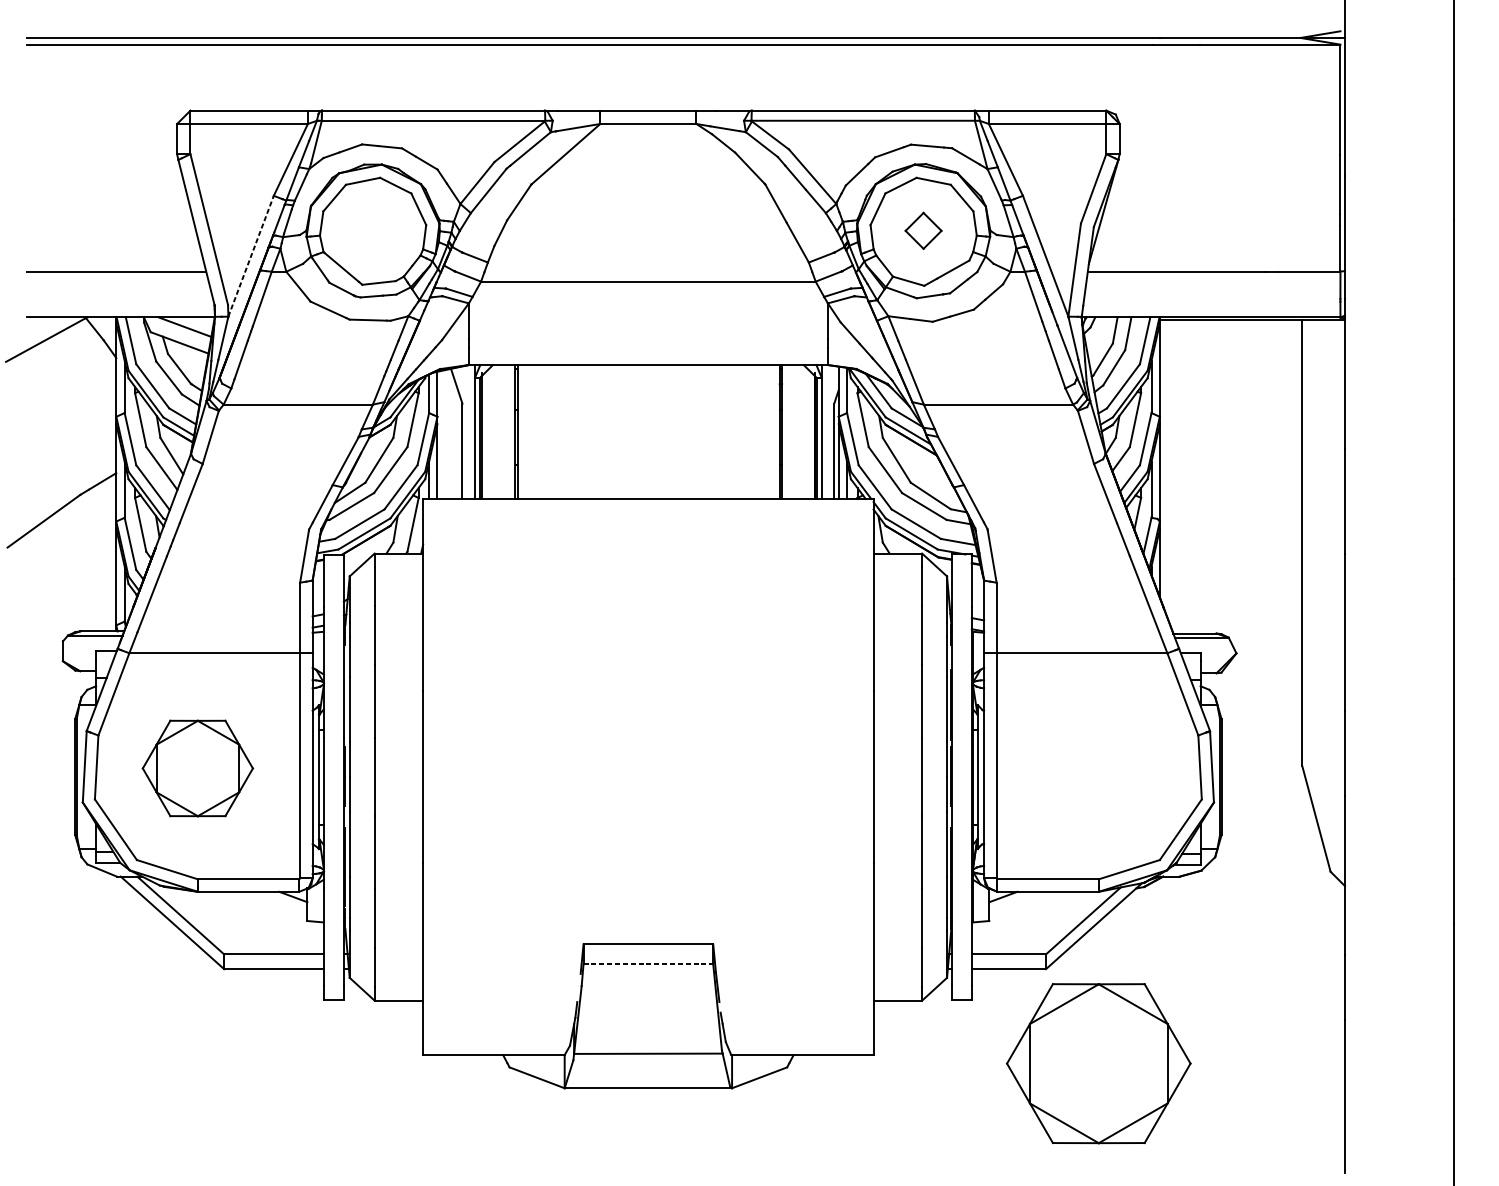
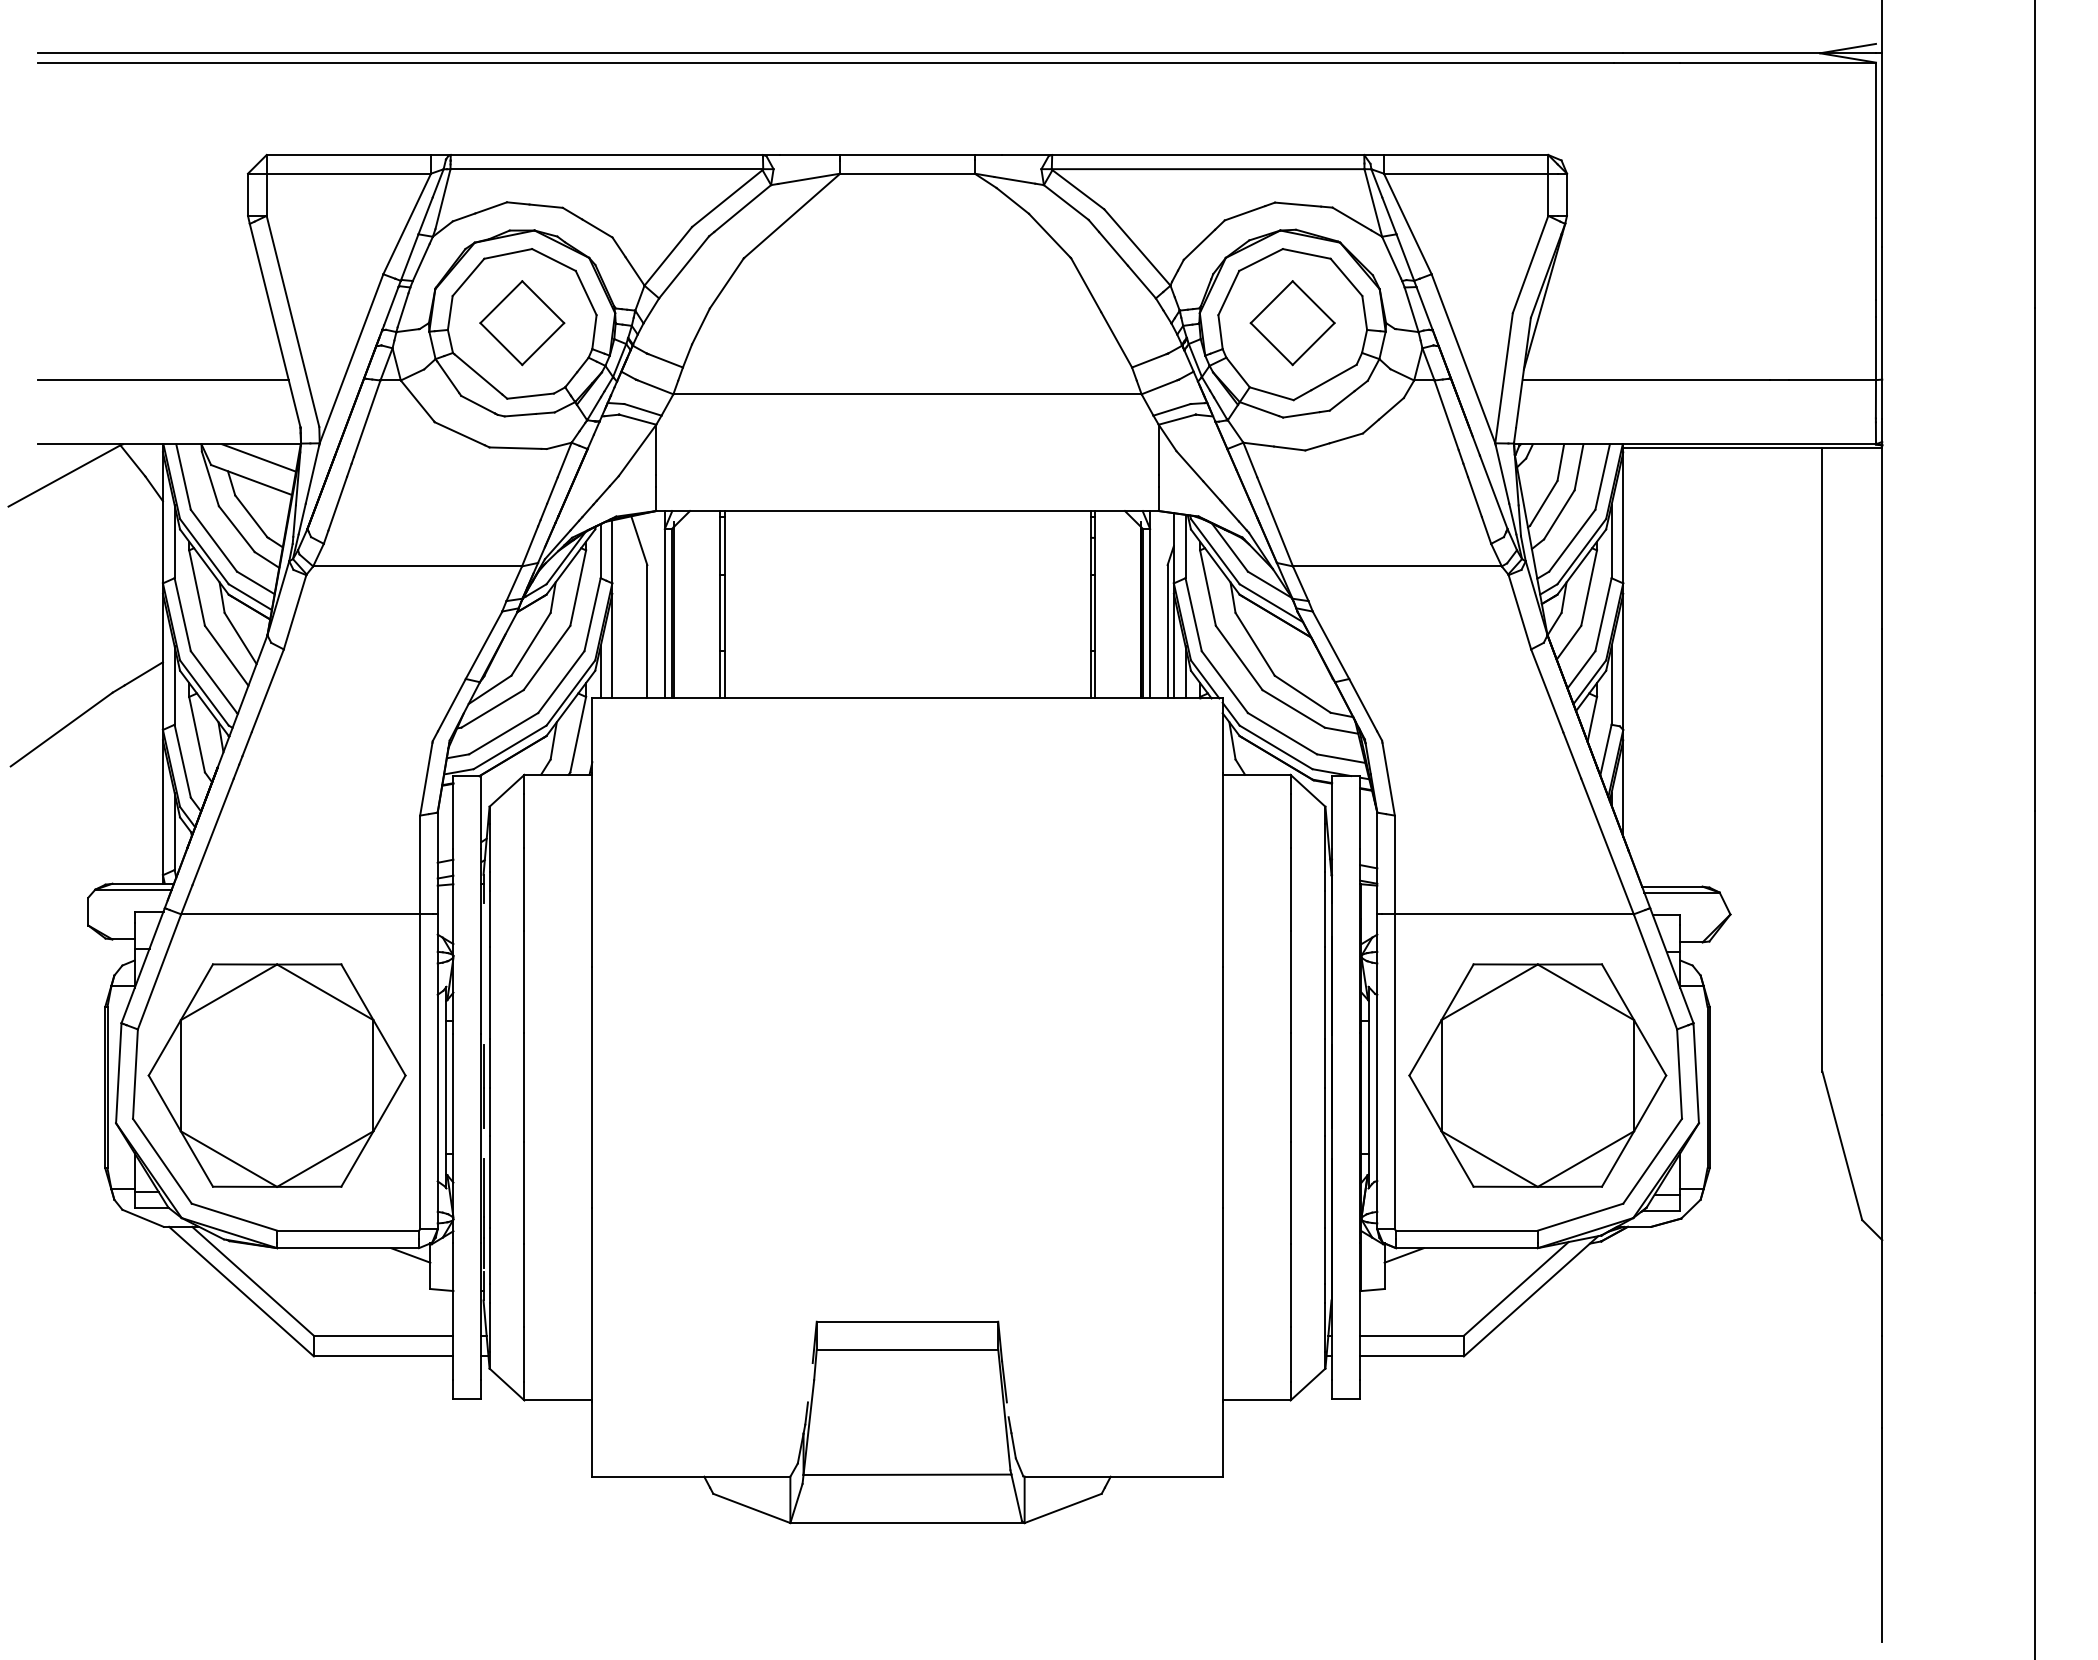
part: (373, 231) -> (522, 323), added
part: (923, 231) -> (1292, 323), size x1.67
line: (251, 256) -> (351, 358), dashed -> solid
part: (197, 768) -> (276, 1075), size x1.67
line: (648, 964) -> (907, 1349), dashed -> solid
part: (1098, 1063) -> (1537, 1075), moved

